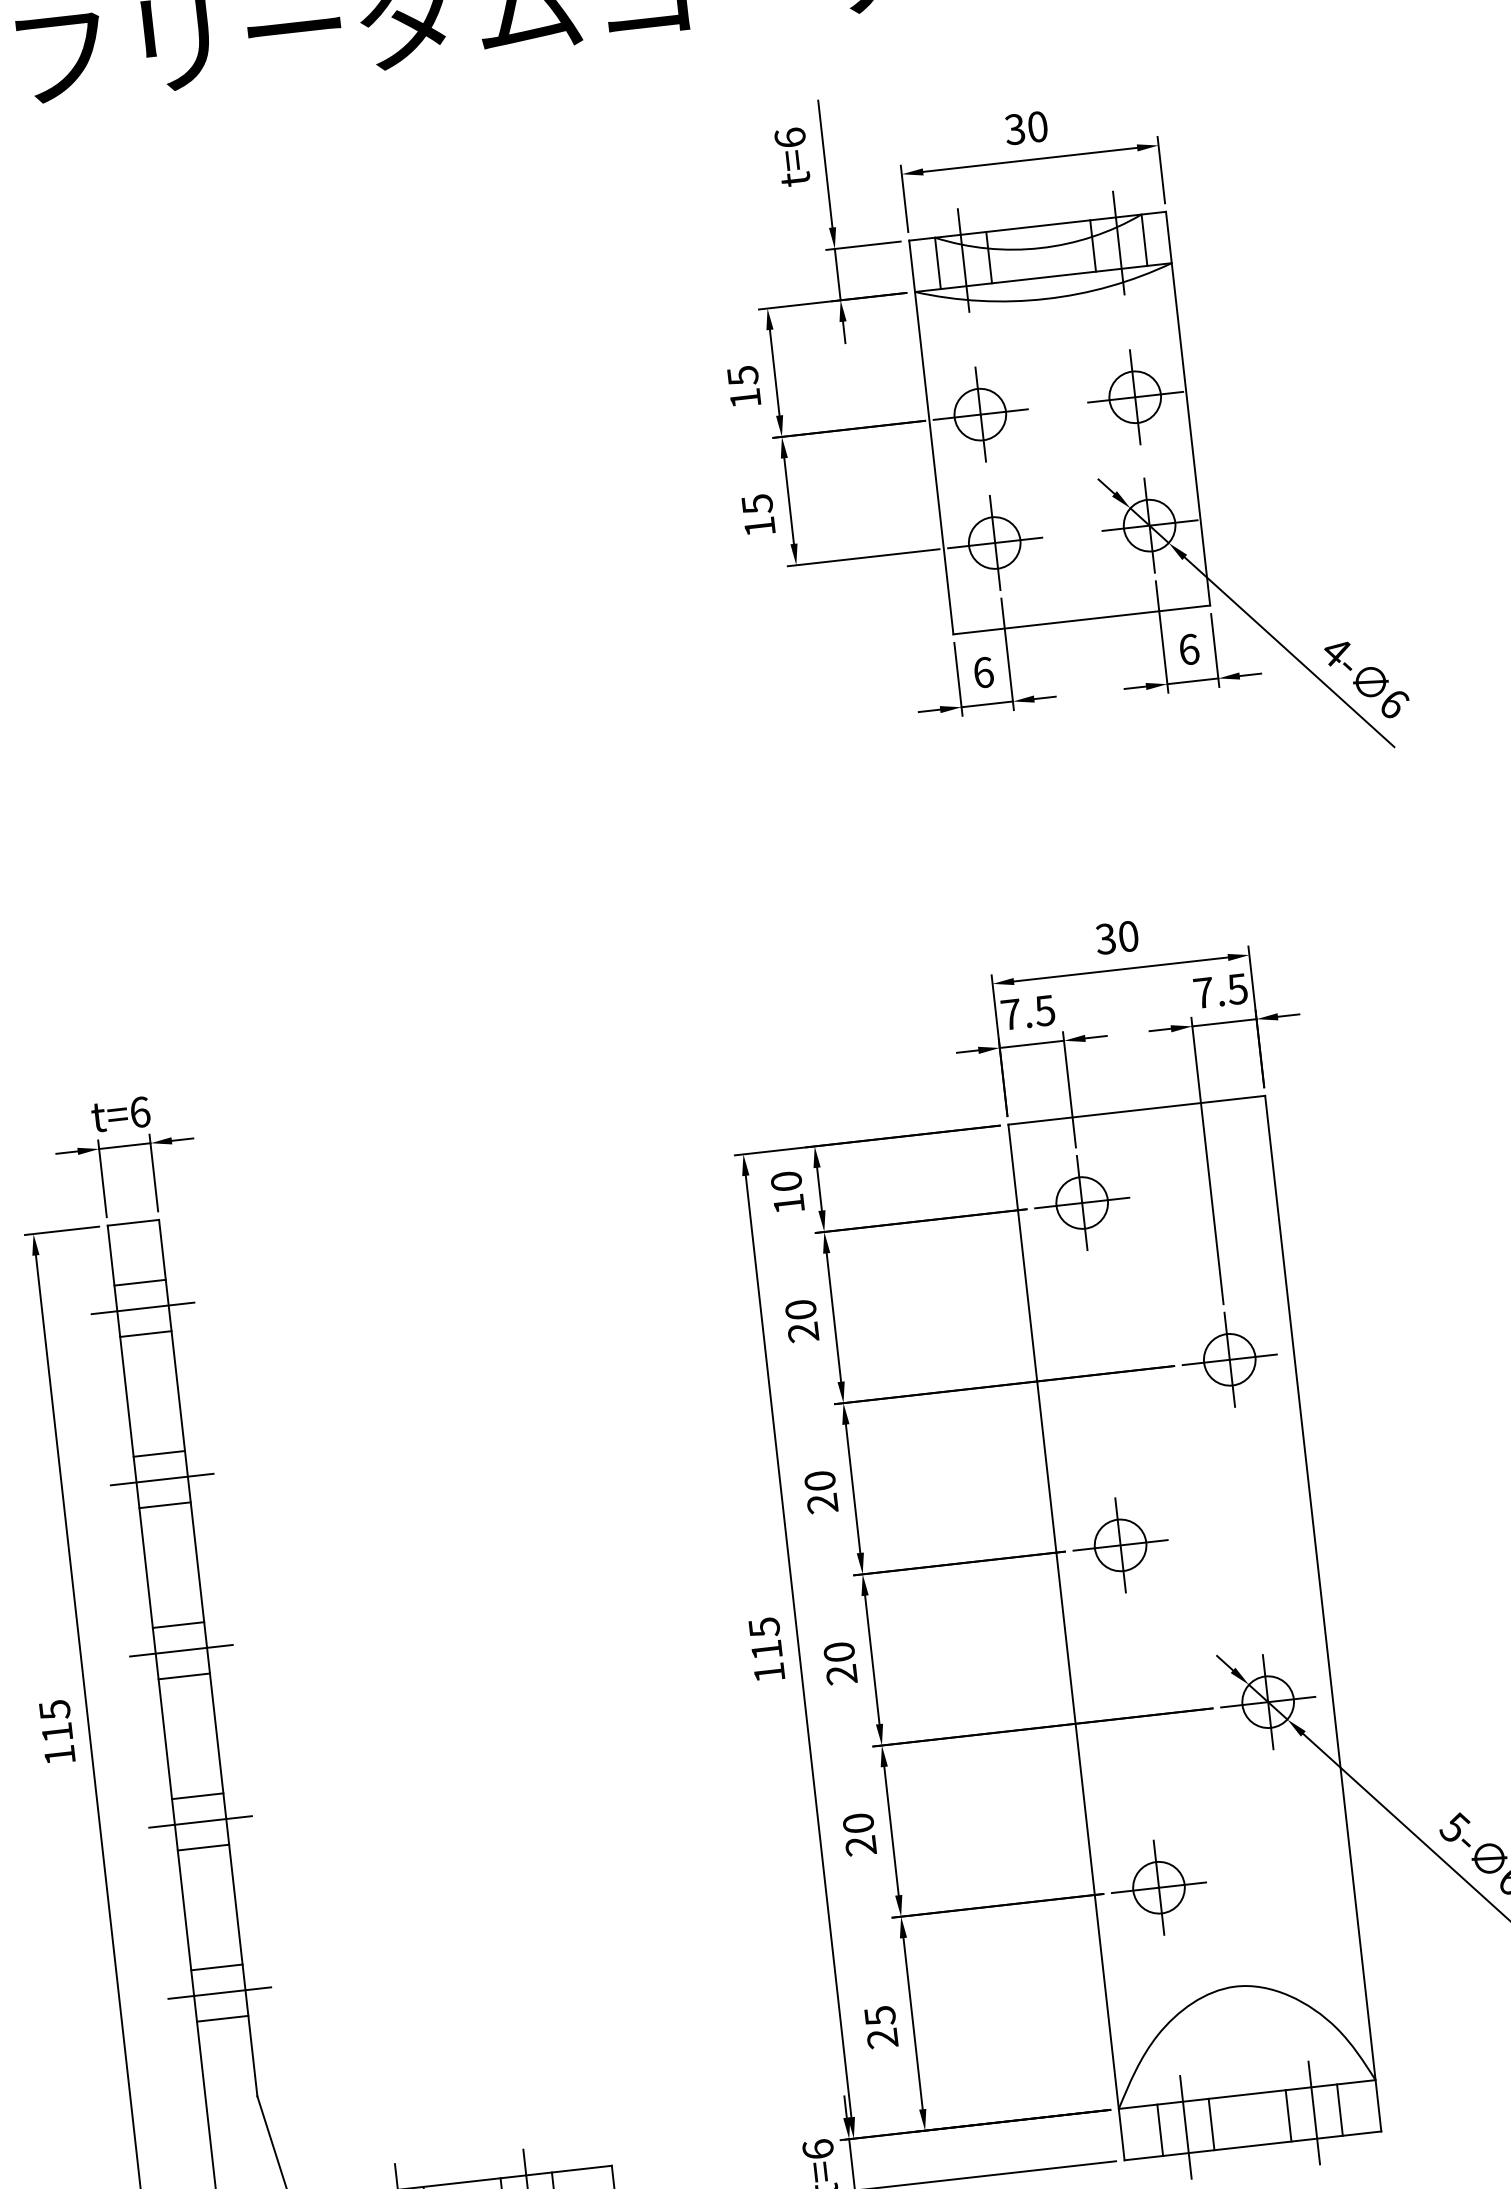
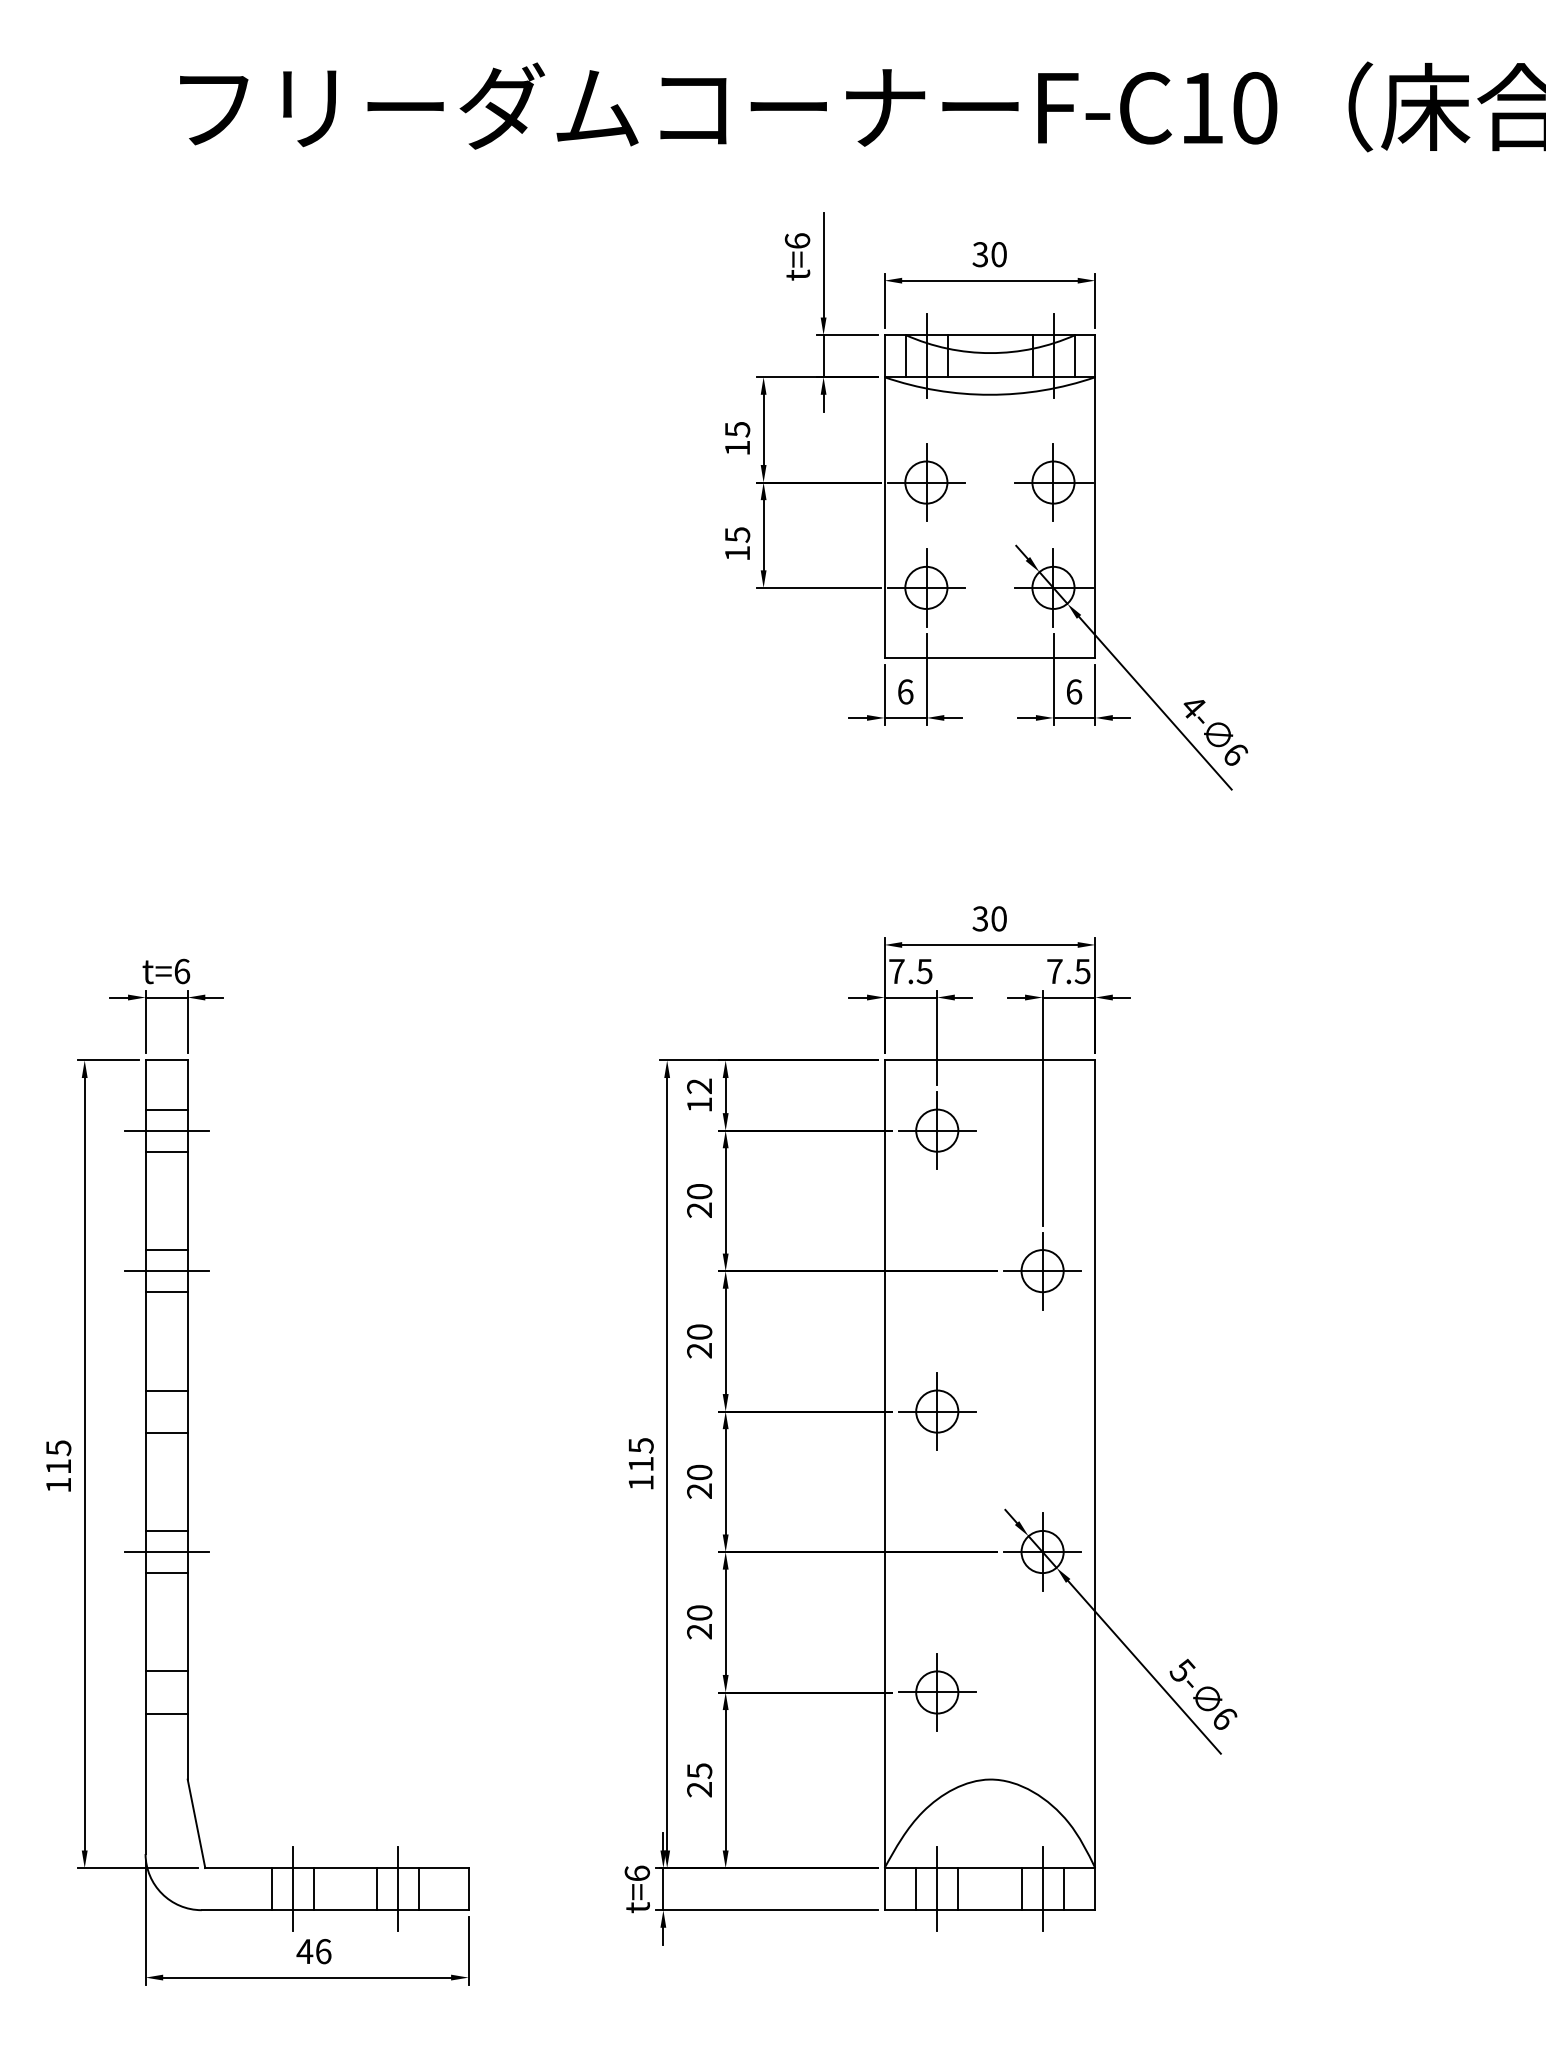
text: (786, 1181) -> (699, 1086), 10 -> 12
line: (181, 1650) -> (166, 1411), removed
line: (219, 1993) -> (166, 1692), removed

